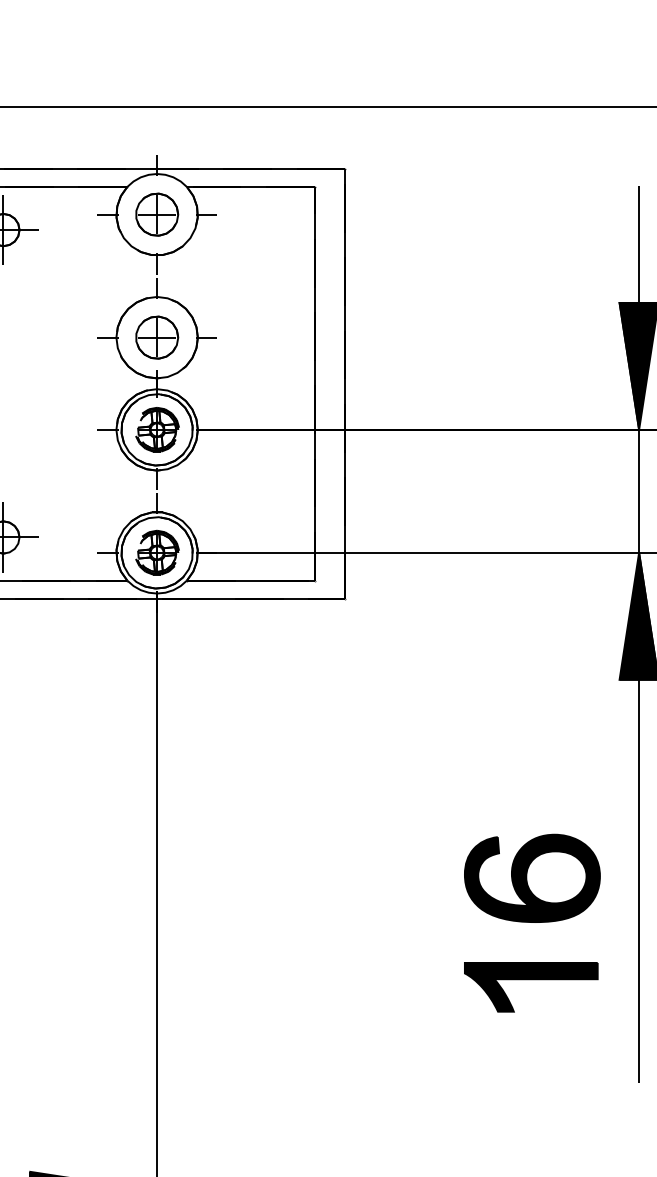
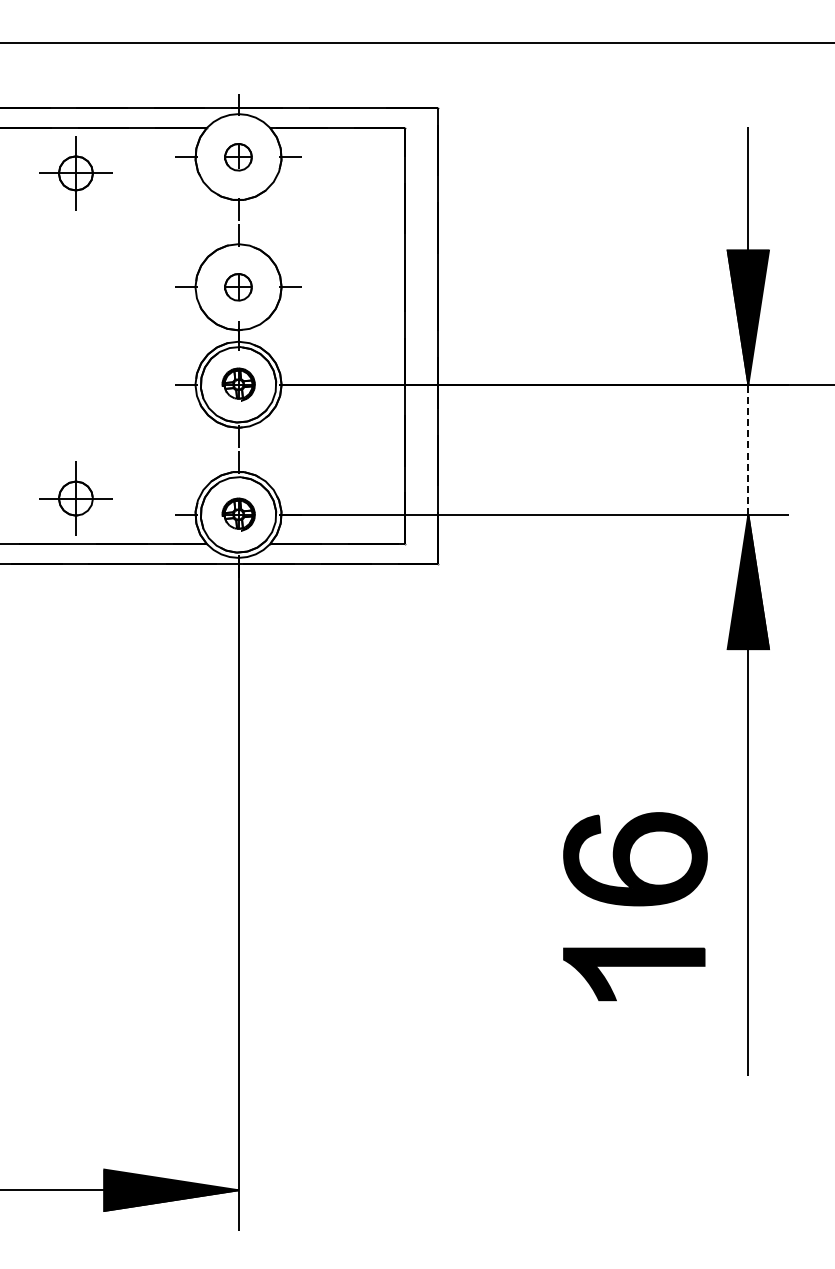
part: (157, 215) -> (238, 157), size x0.6
part: (157, 337) -> (238, 287), size x0.6
part: (157, 429) -> (238, 384), size x0.7
line: (639, 491) -> (748, 449), solid -> dashed
part: (157, 552) -> (238, 514), size x0.7

